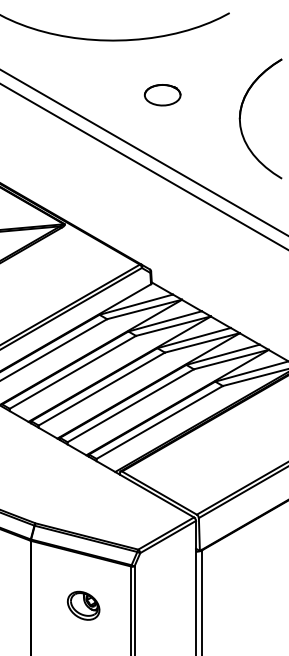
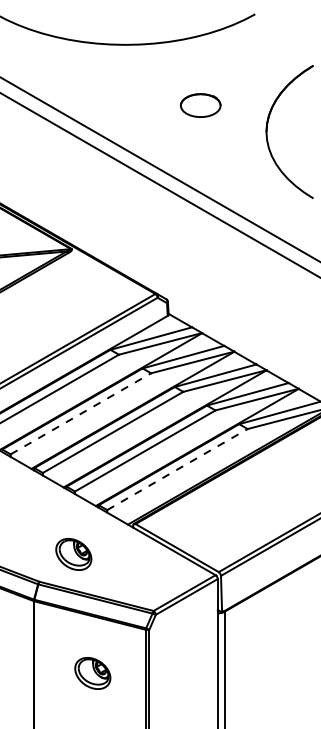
part: (162, 95) -> (200, 105), moved
line: (73, 372) -> (81, 413), solid -> dashed
line: (159, 422) -> (177, 469), solid -> dashed
part: (66, 498) -> (73, 554), added

